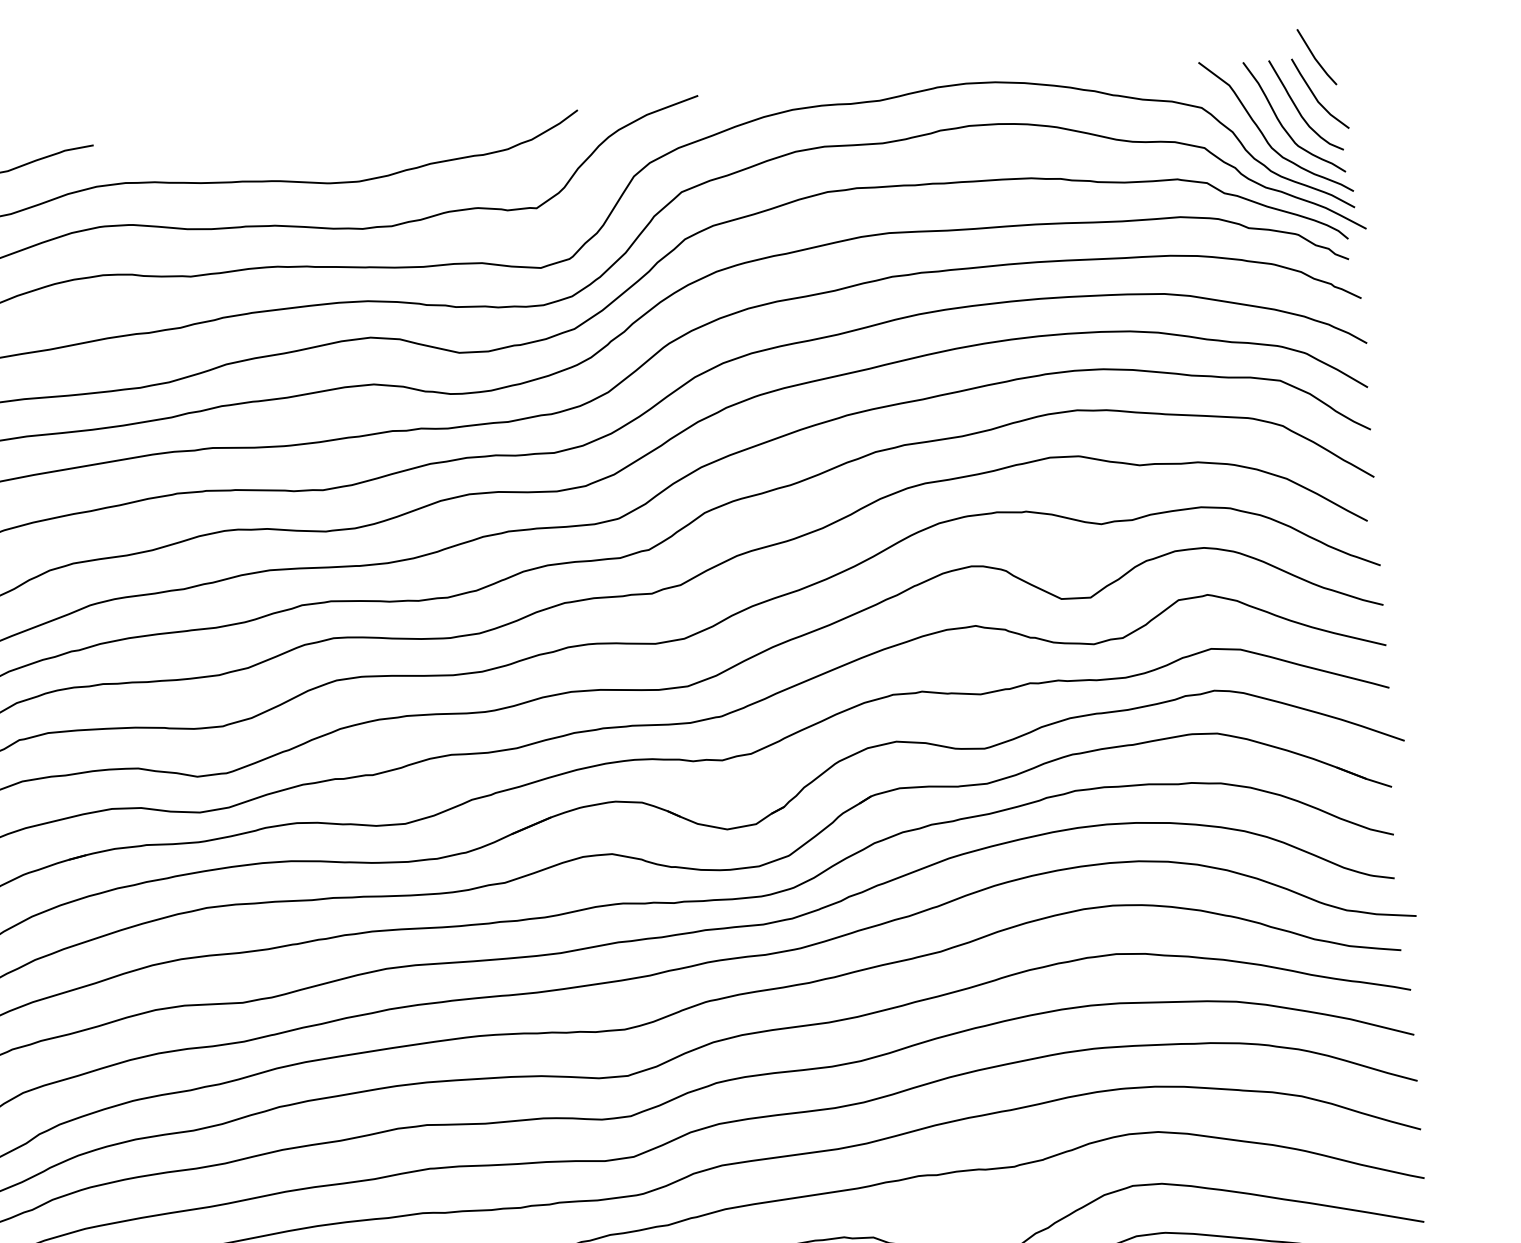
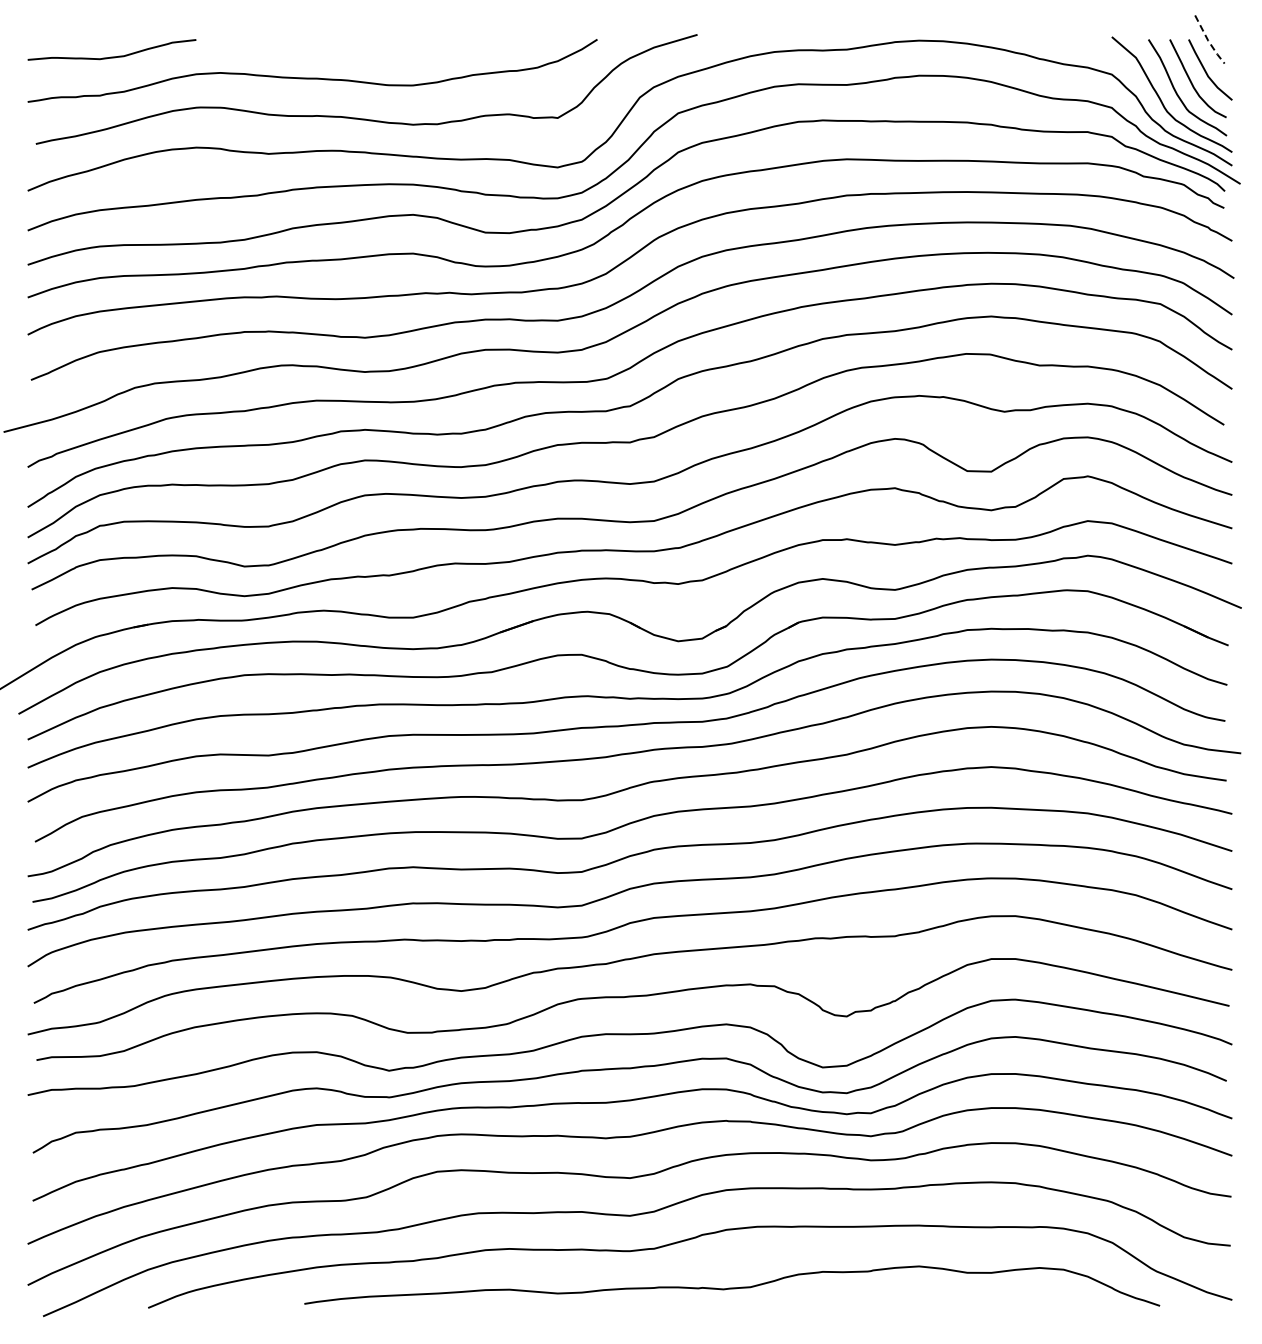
line: (1315, 58) -> (1208, 40), solid -> dashed

